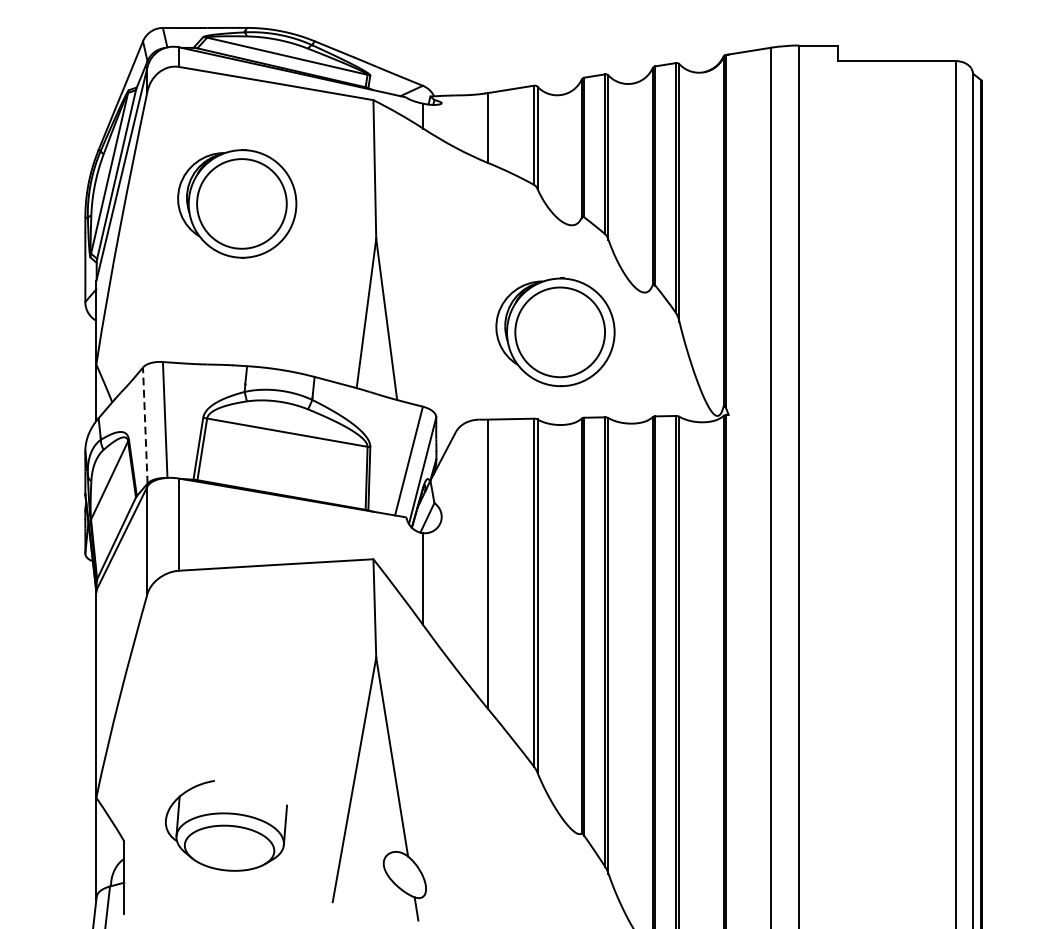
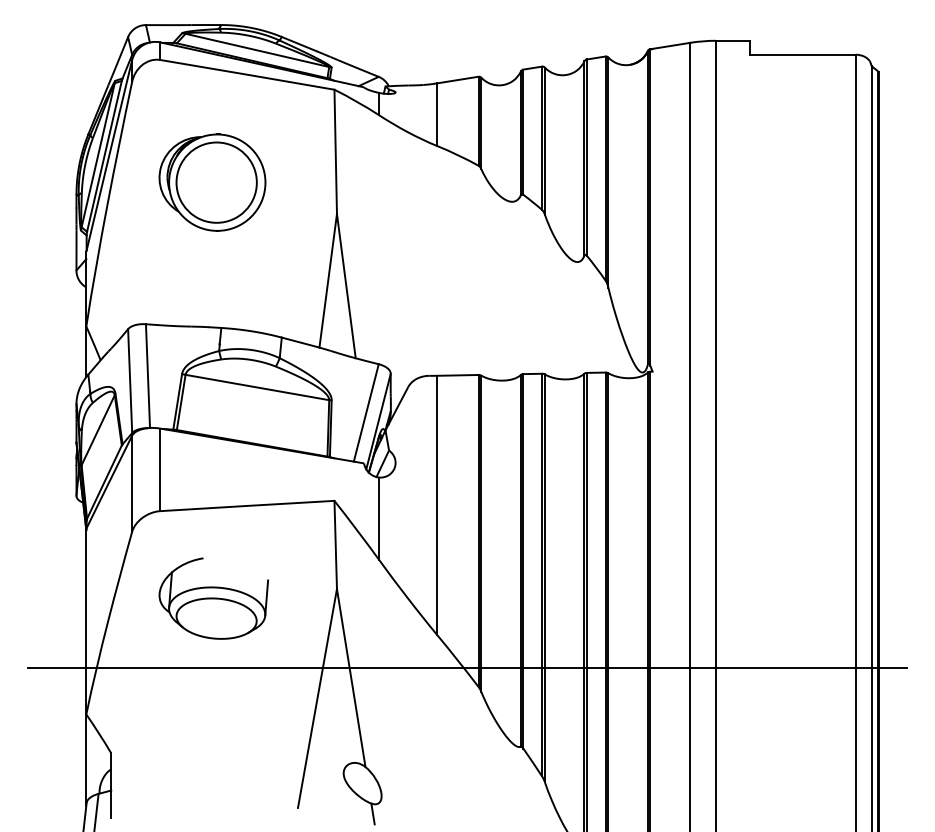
part: (555, 332) -> (497, 297), removed
line: (145, 424) -> (130, 380), dashed -> solid
line: (522, 745) -> (467, 667), added
part: (226, 825) -> (213, 598), moved

